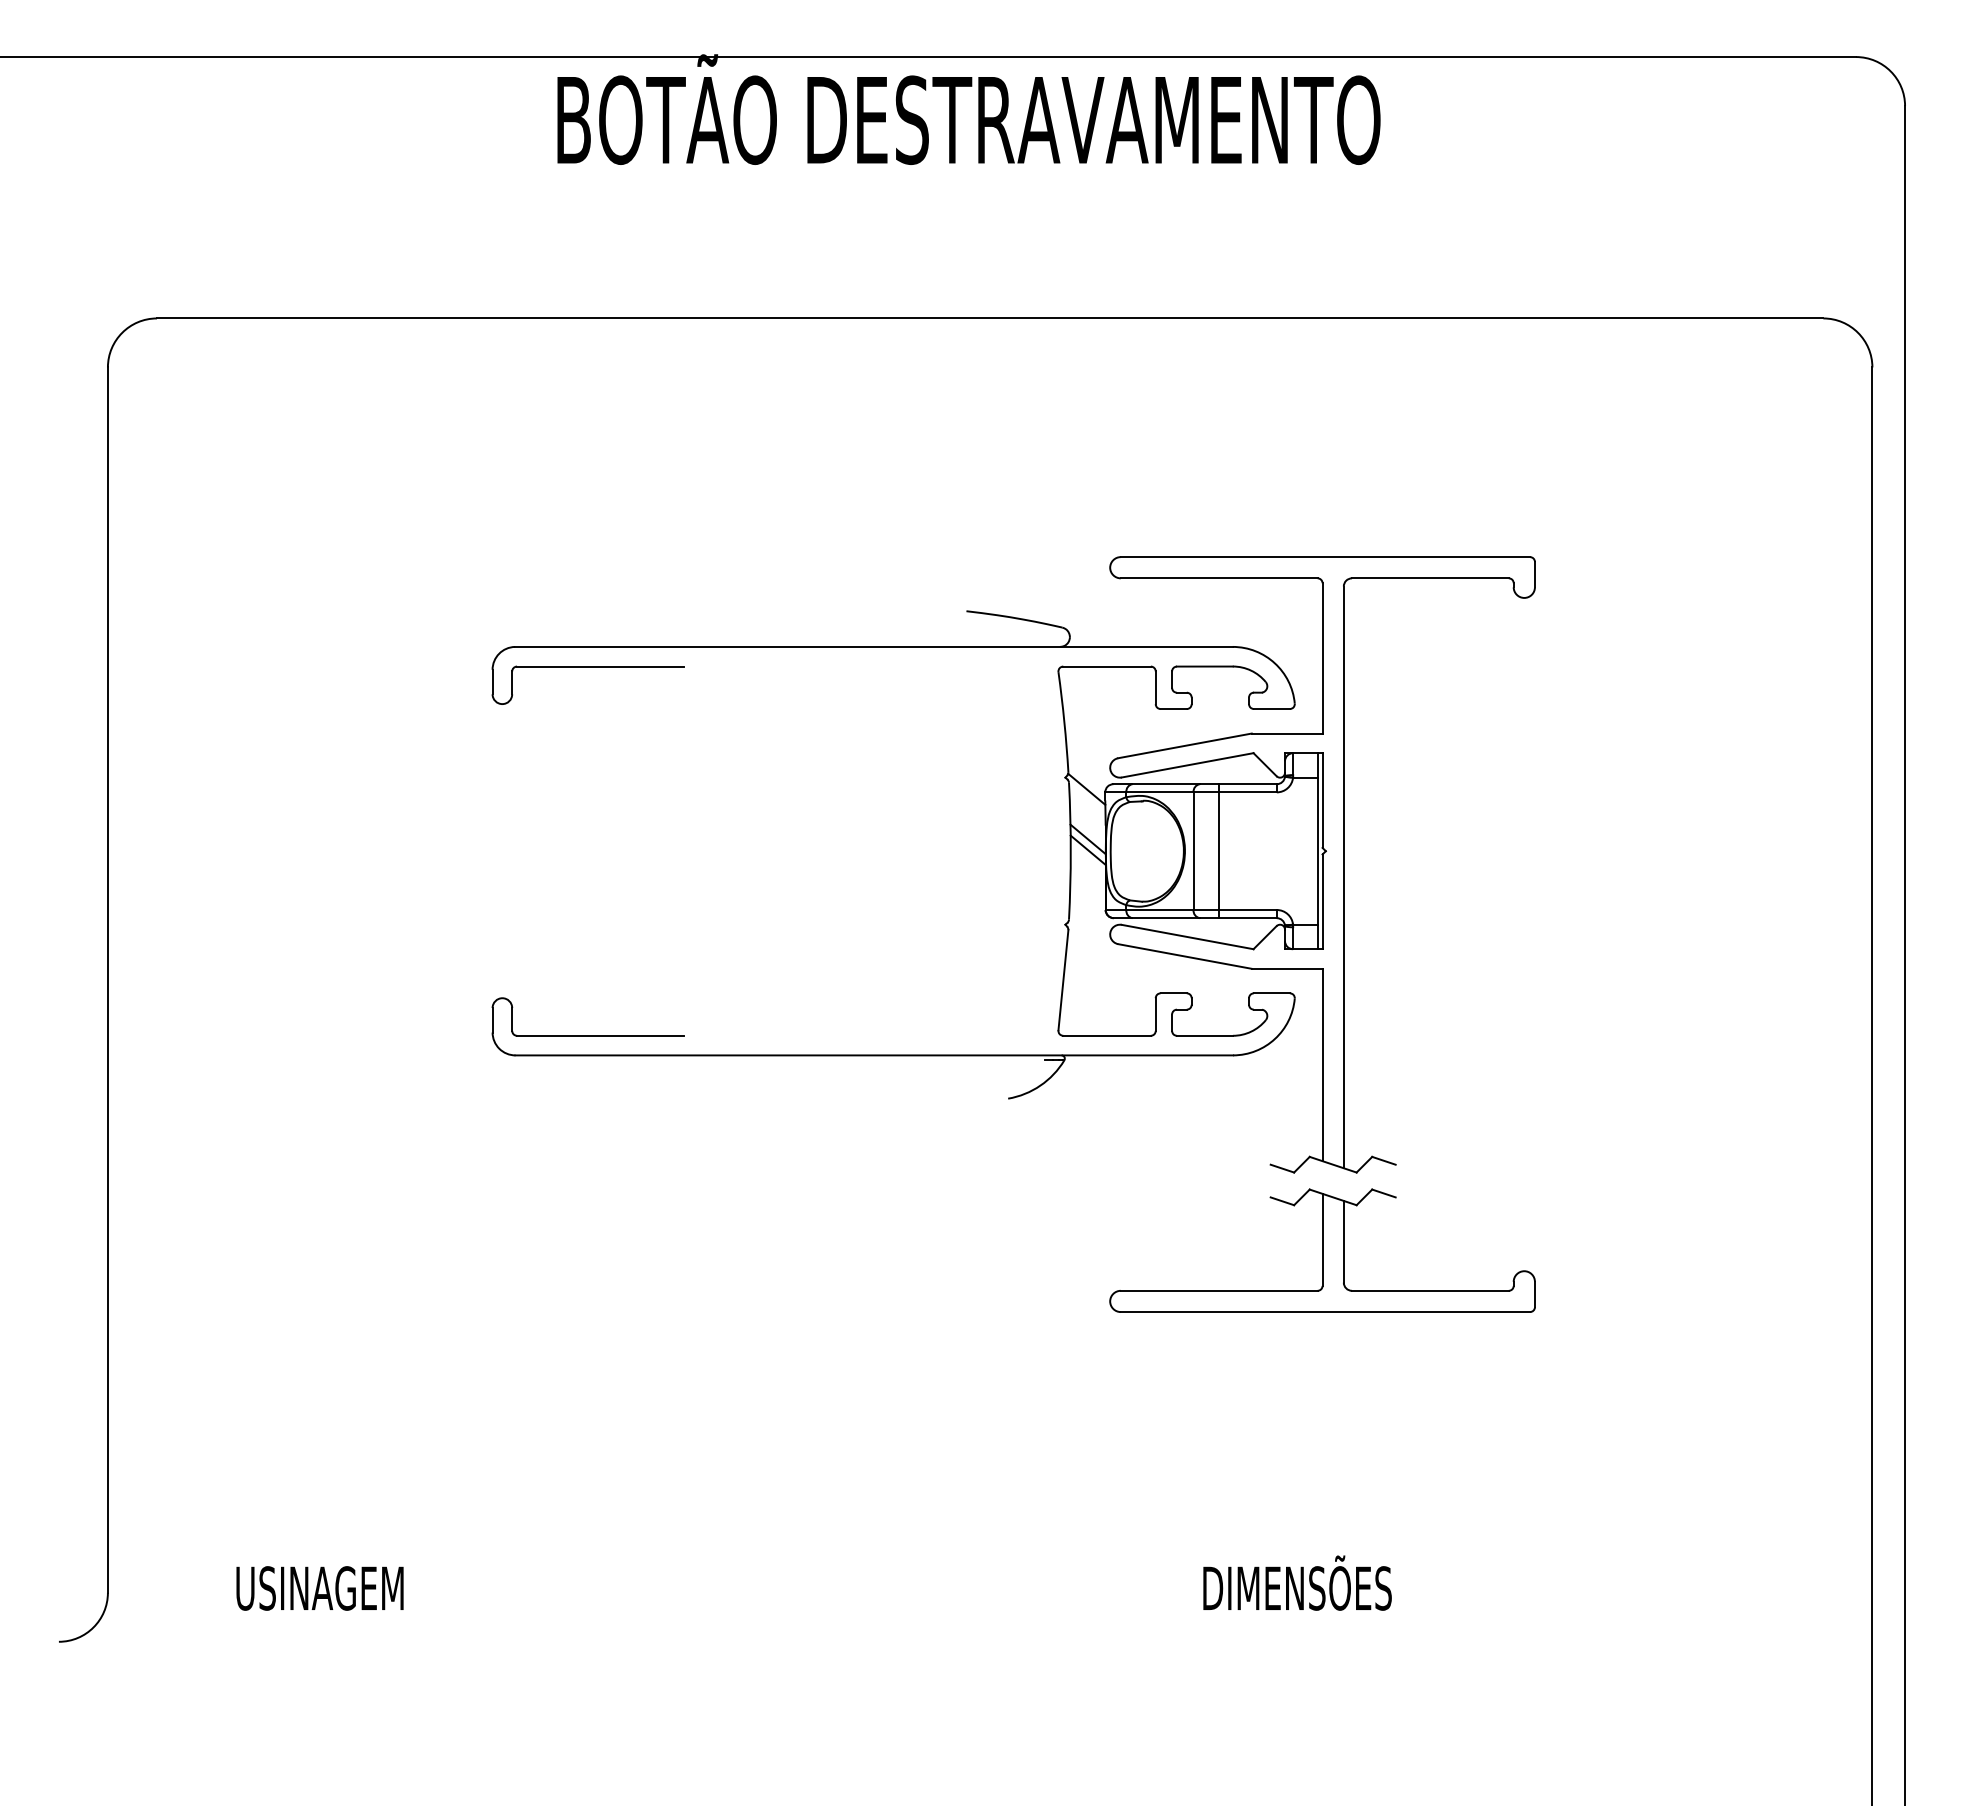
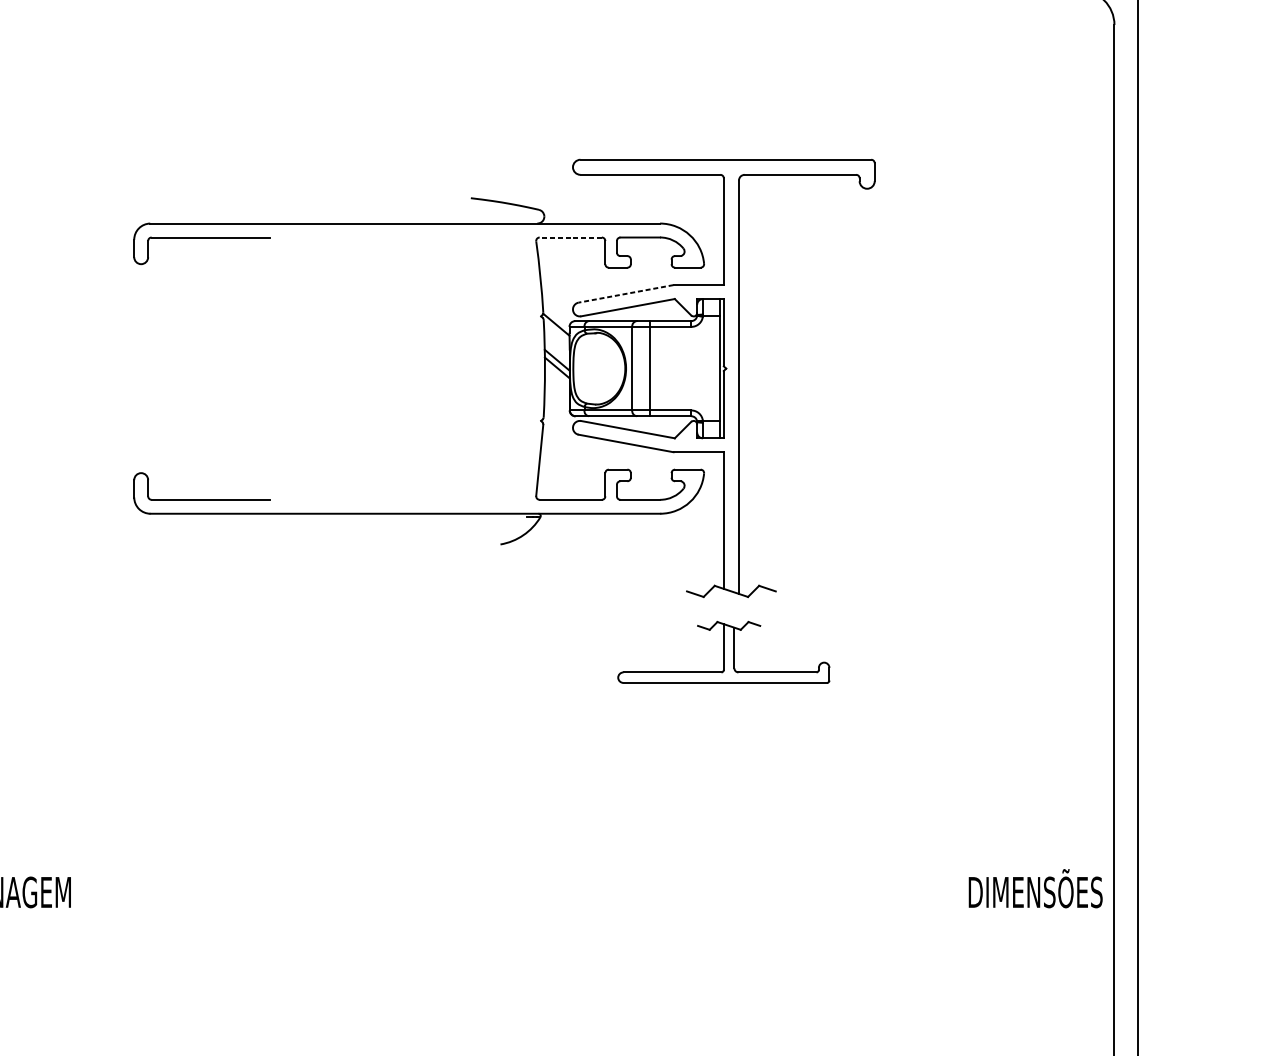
line: (1107, 666) -> (571, 237), solid -> dashed
line: (1184, 745) -> (625, 293), solid -> dashed
part: (1322, 1250) -> (723, 652), size x0.7
text: (1297, 1582) -> (1035, 888), moved

